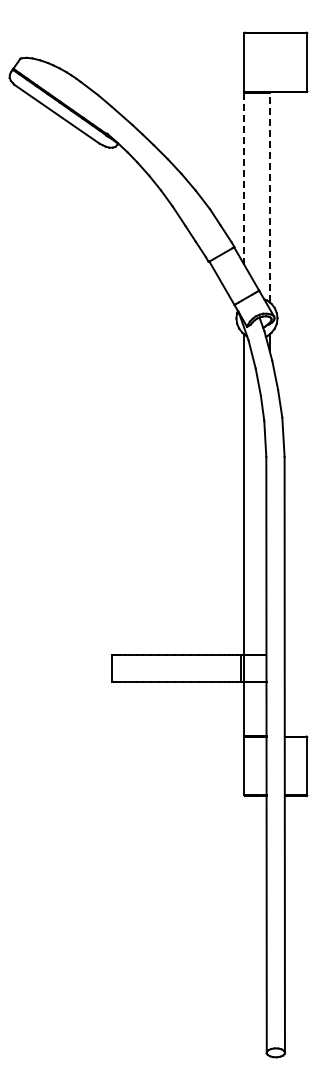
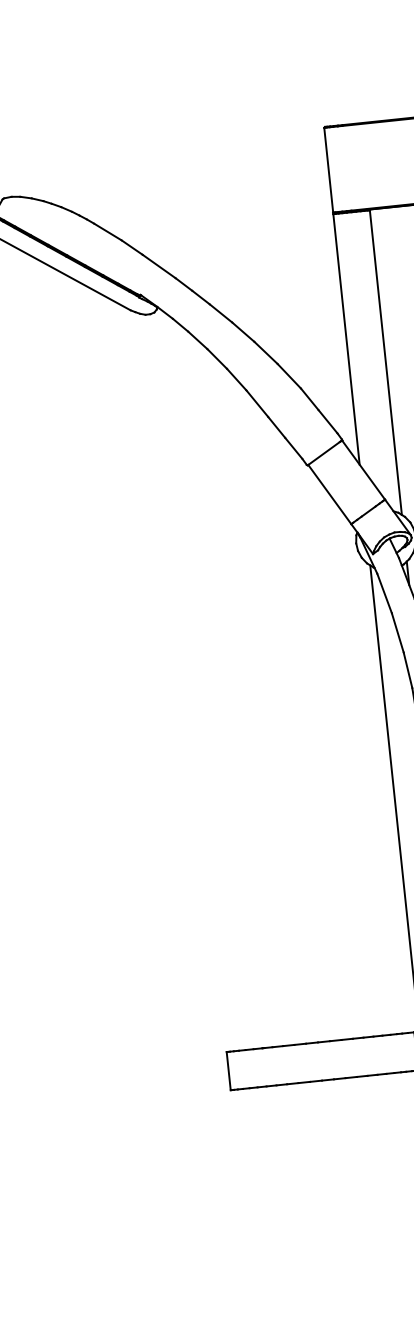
line: (244, 178) -> (346, 338), dashed -> solid
line: (269, 197) -> (385, 362), dashed -> solid

